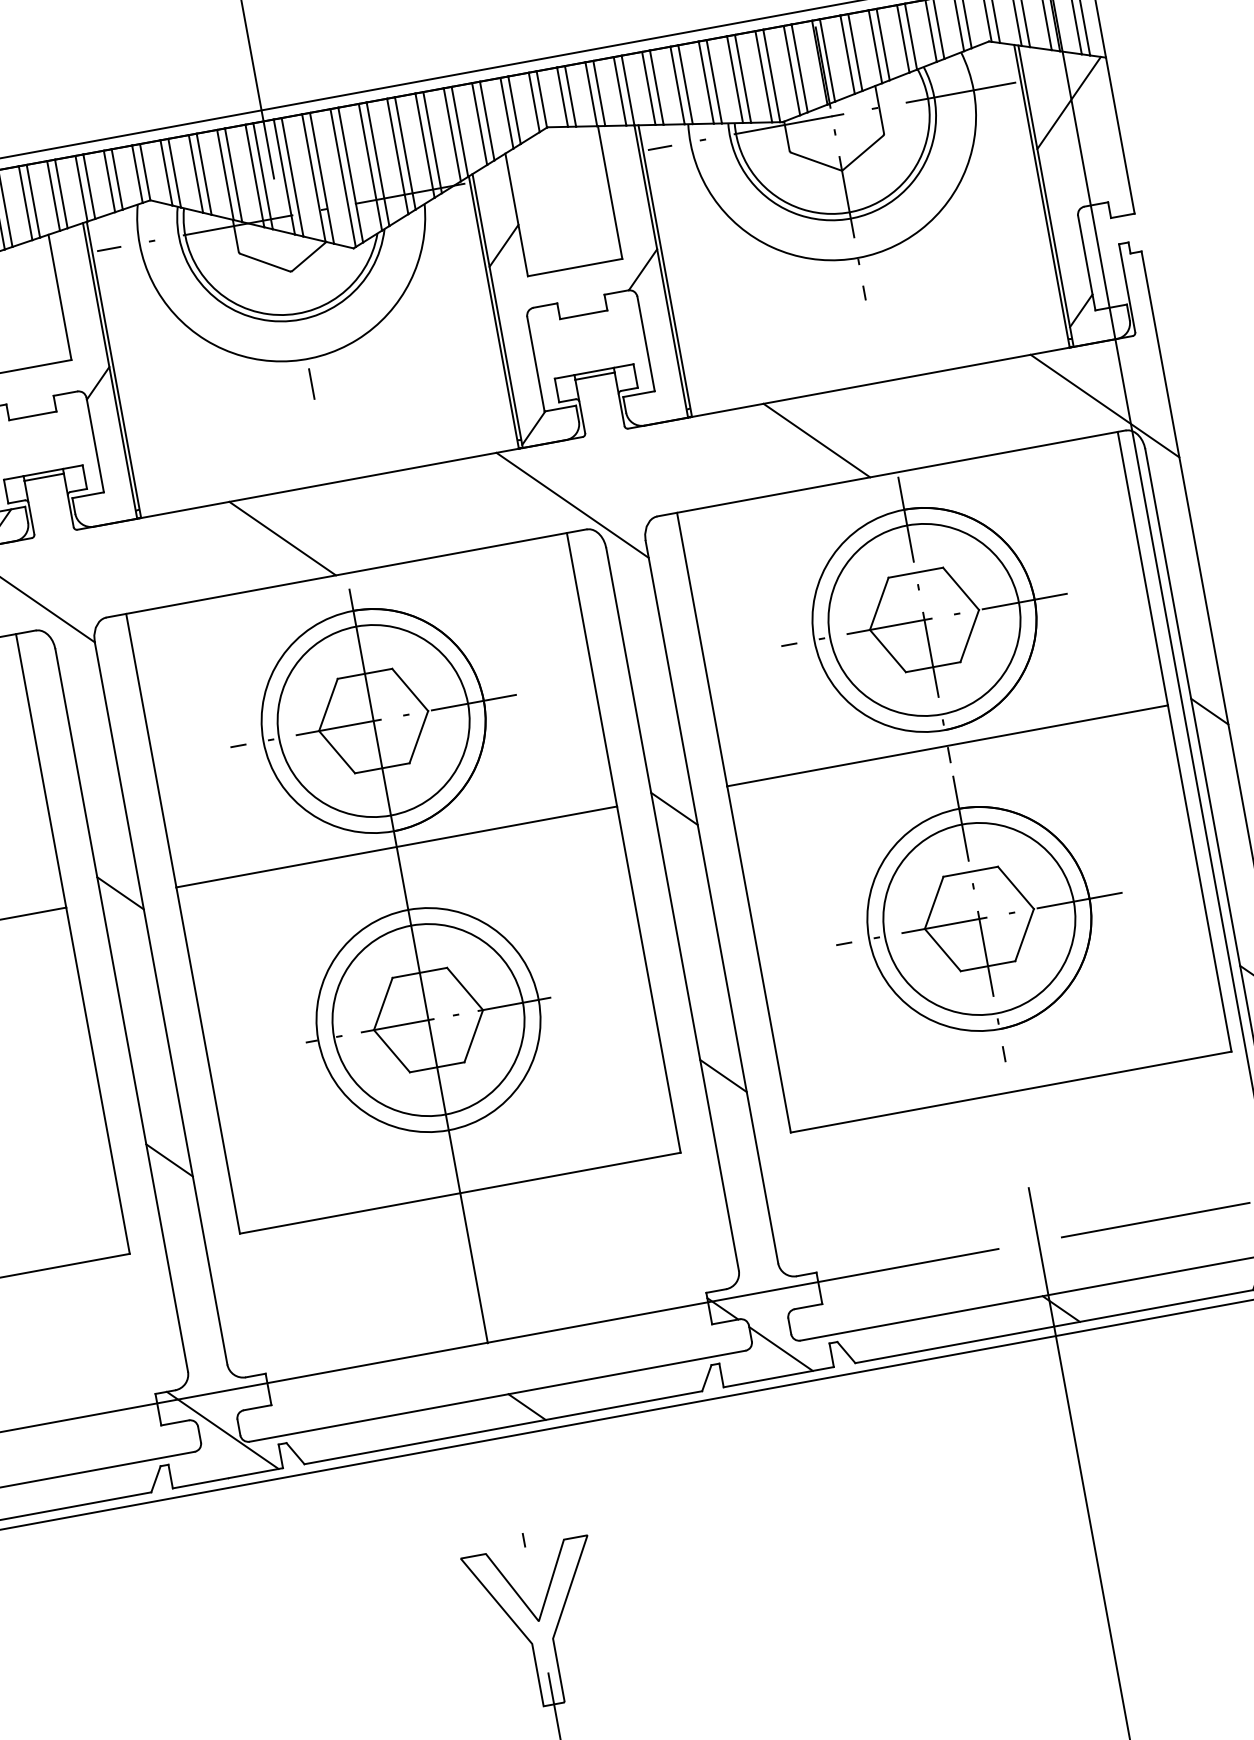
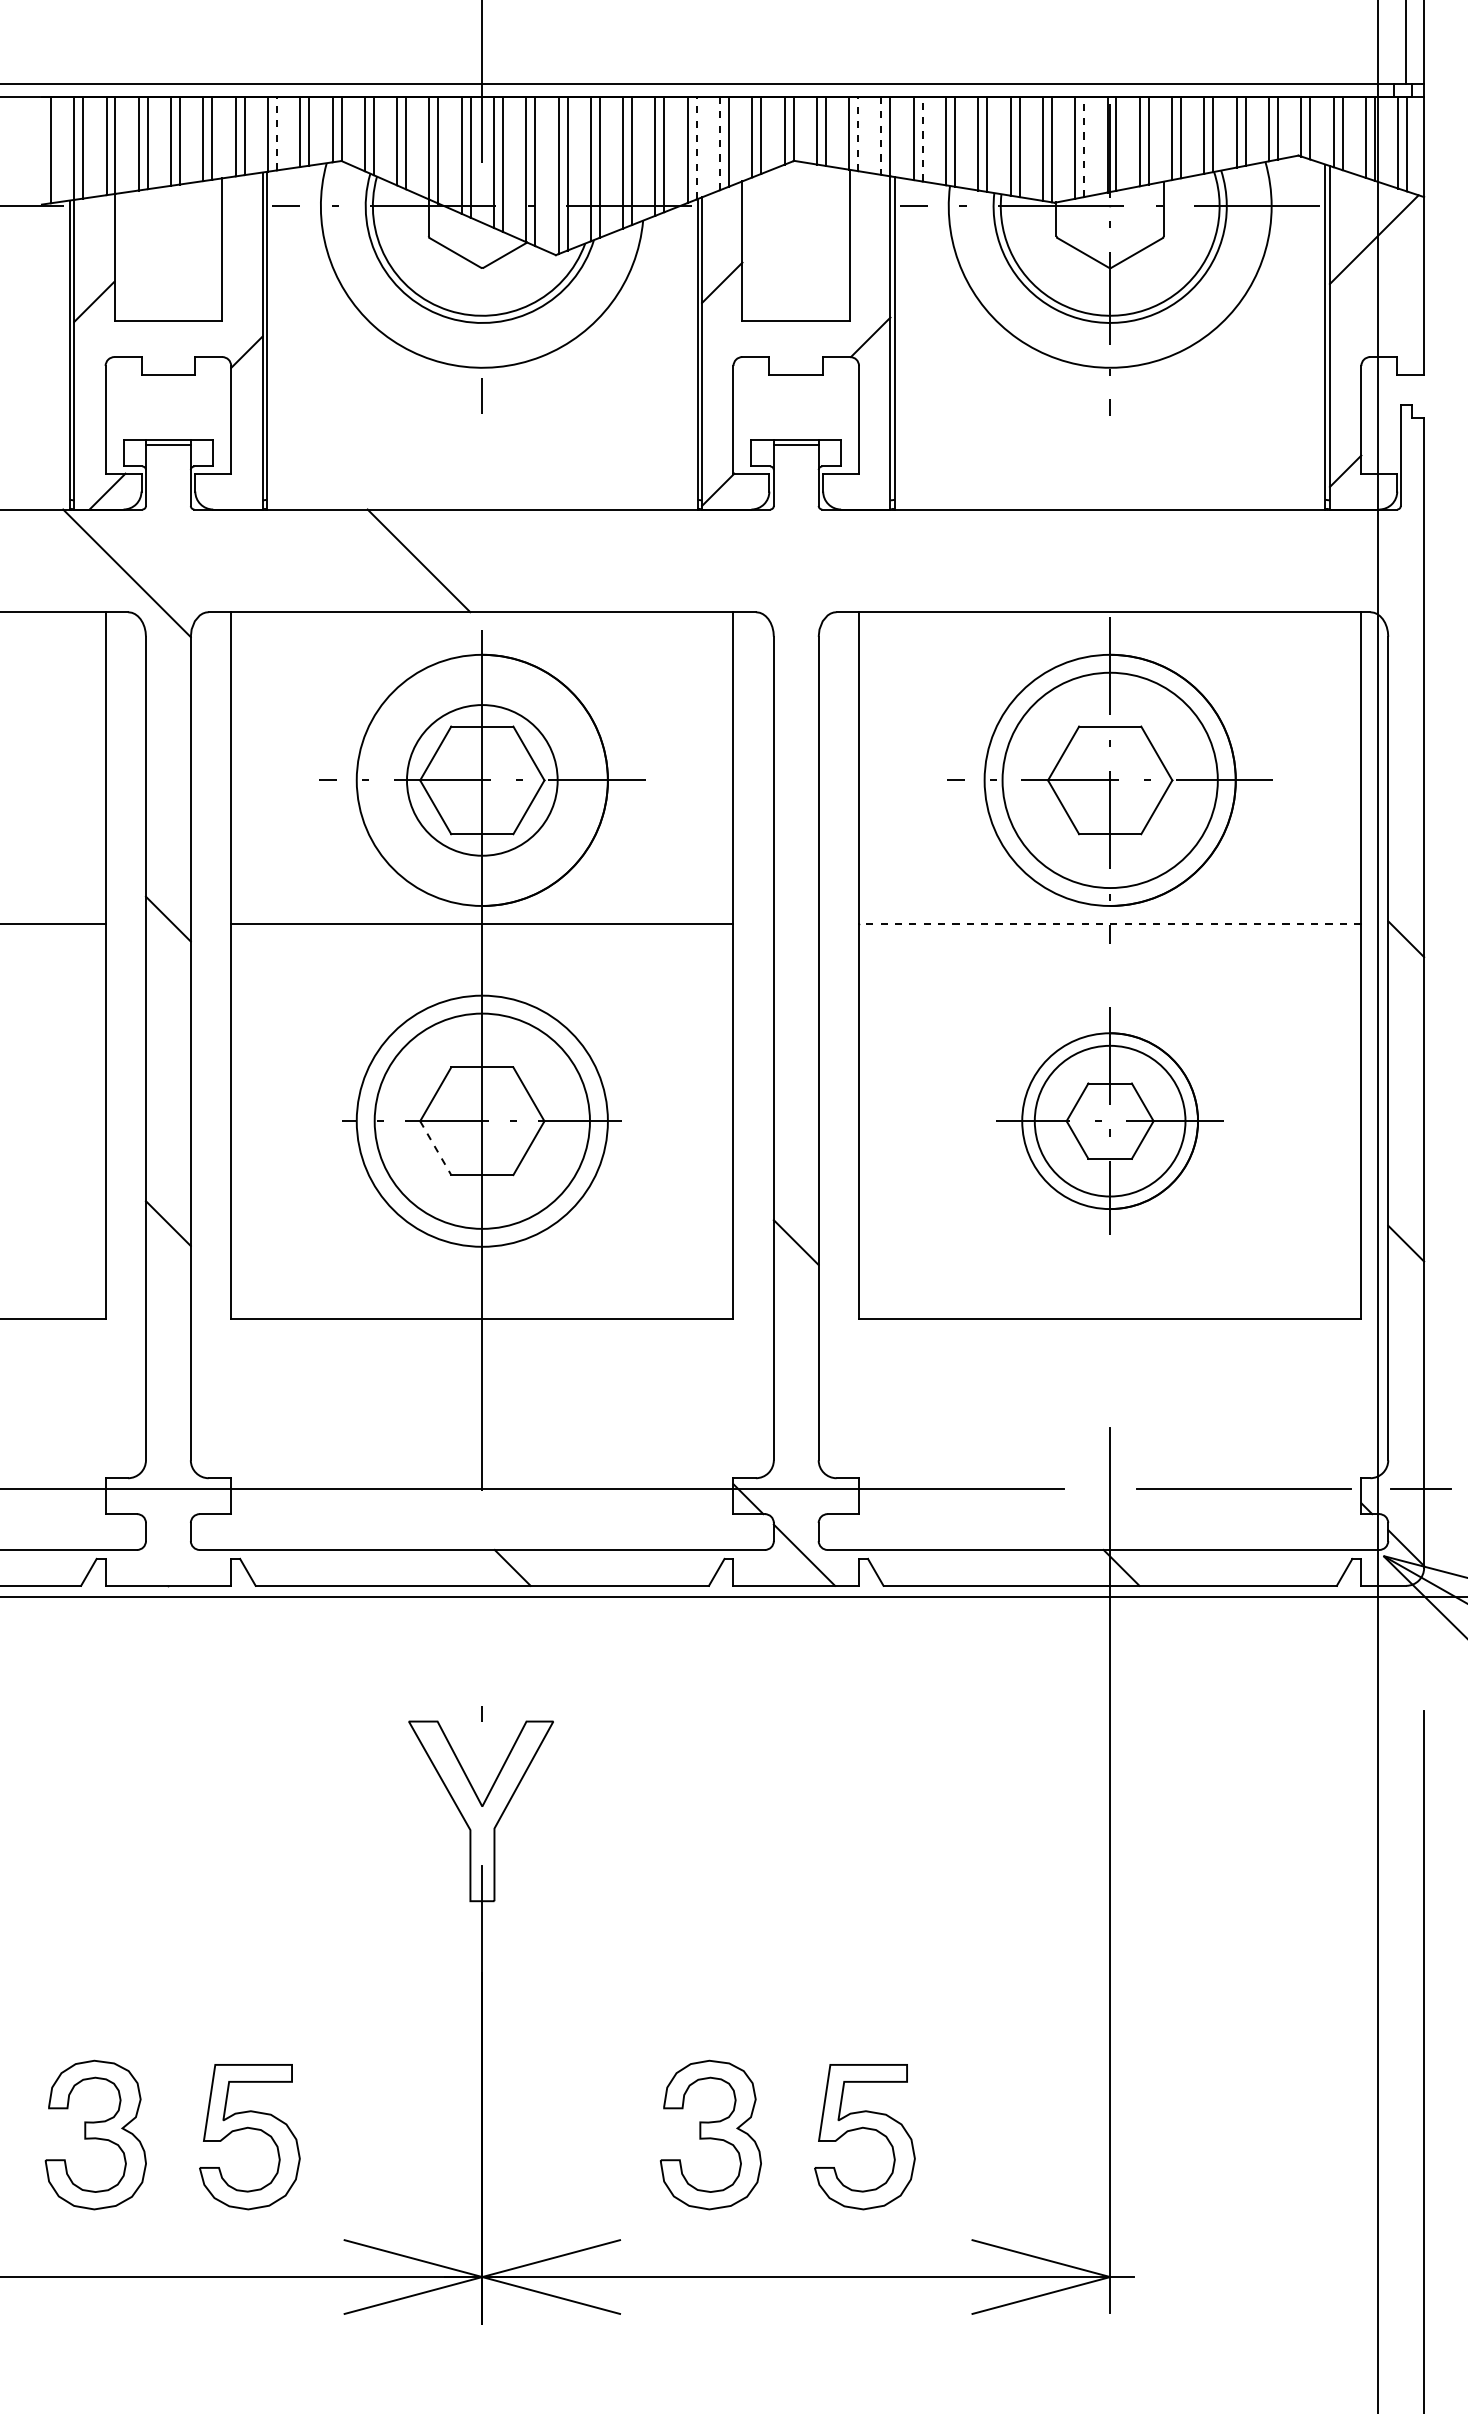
line: (799, 67) -> (1084, 146), solid -> dashed
line: (656, 87) -> (922, 138), solid -> dashed
line: (620, 90) -> (881, 135), solid -> dashed
line: (599, 92) -> (858, 133), solid -> dashed
line: (480, 123) -> (720, 143), solid -> dashed
line: (459, 131) -> (696, 147), solid -> dashed
line: (88, 186) -> (276, 133), solid -> dashed
line: (1104, 405) -> (1352, 580), removed
line: (816, 440) -> (1027, 560), removed
line: (572, 505) -> (745, 582), removed
circle: (372, 721) -> (481, 780), size x0.7
line: (946, 745) -> (1109, 923), solid -> dashed
line: (673, 808) -> (795, 937), removed
part: (978, 918) -> (1109, 1120), size x0.7
line: (391, 1051) -> (435, 1148), solid -> dashed
line: (222, 1429) -> (172, 1531), removed

